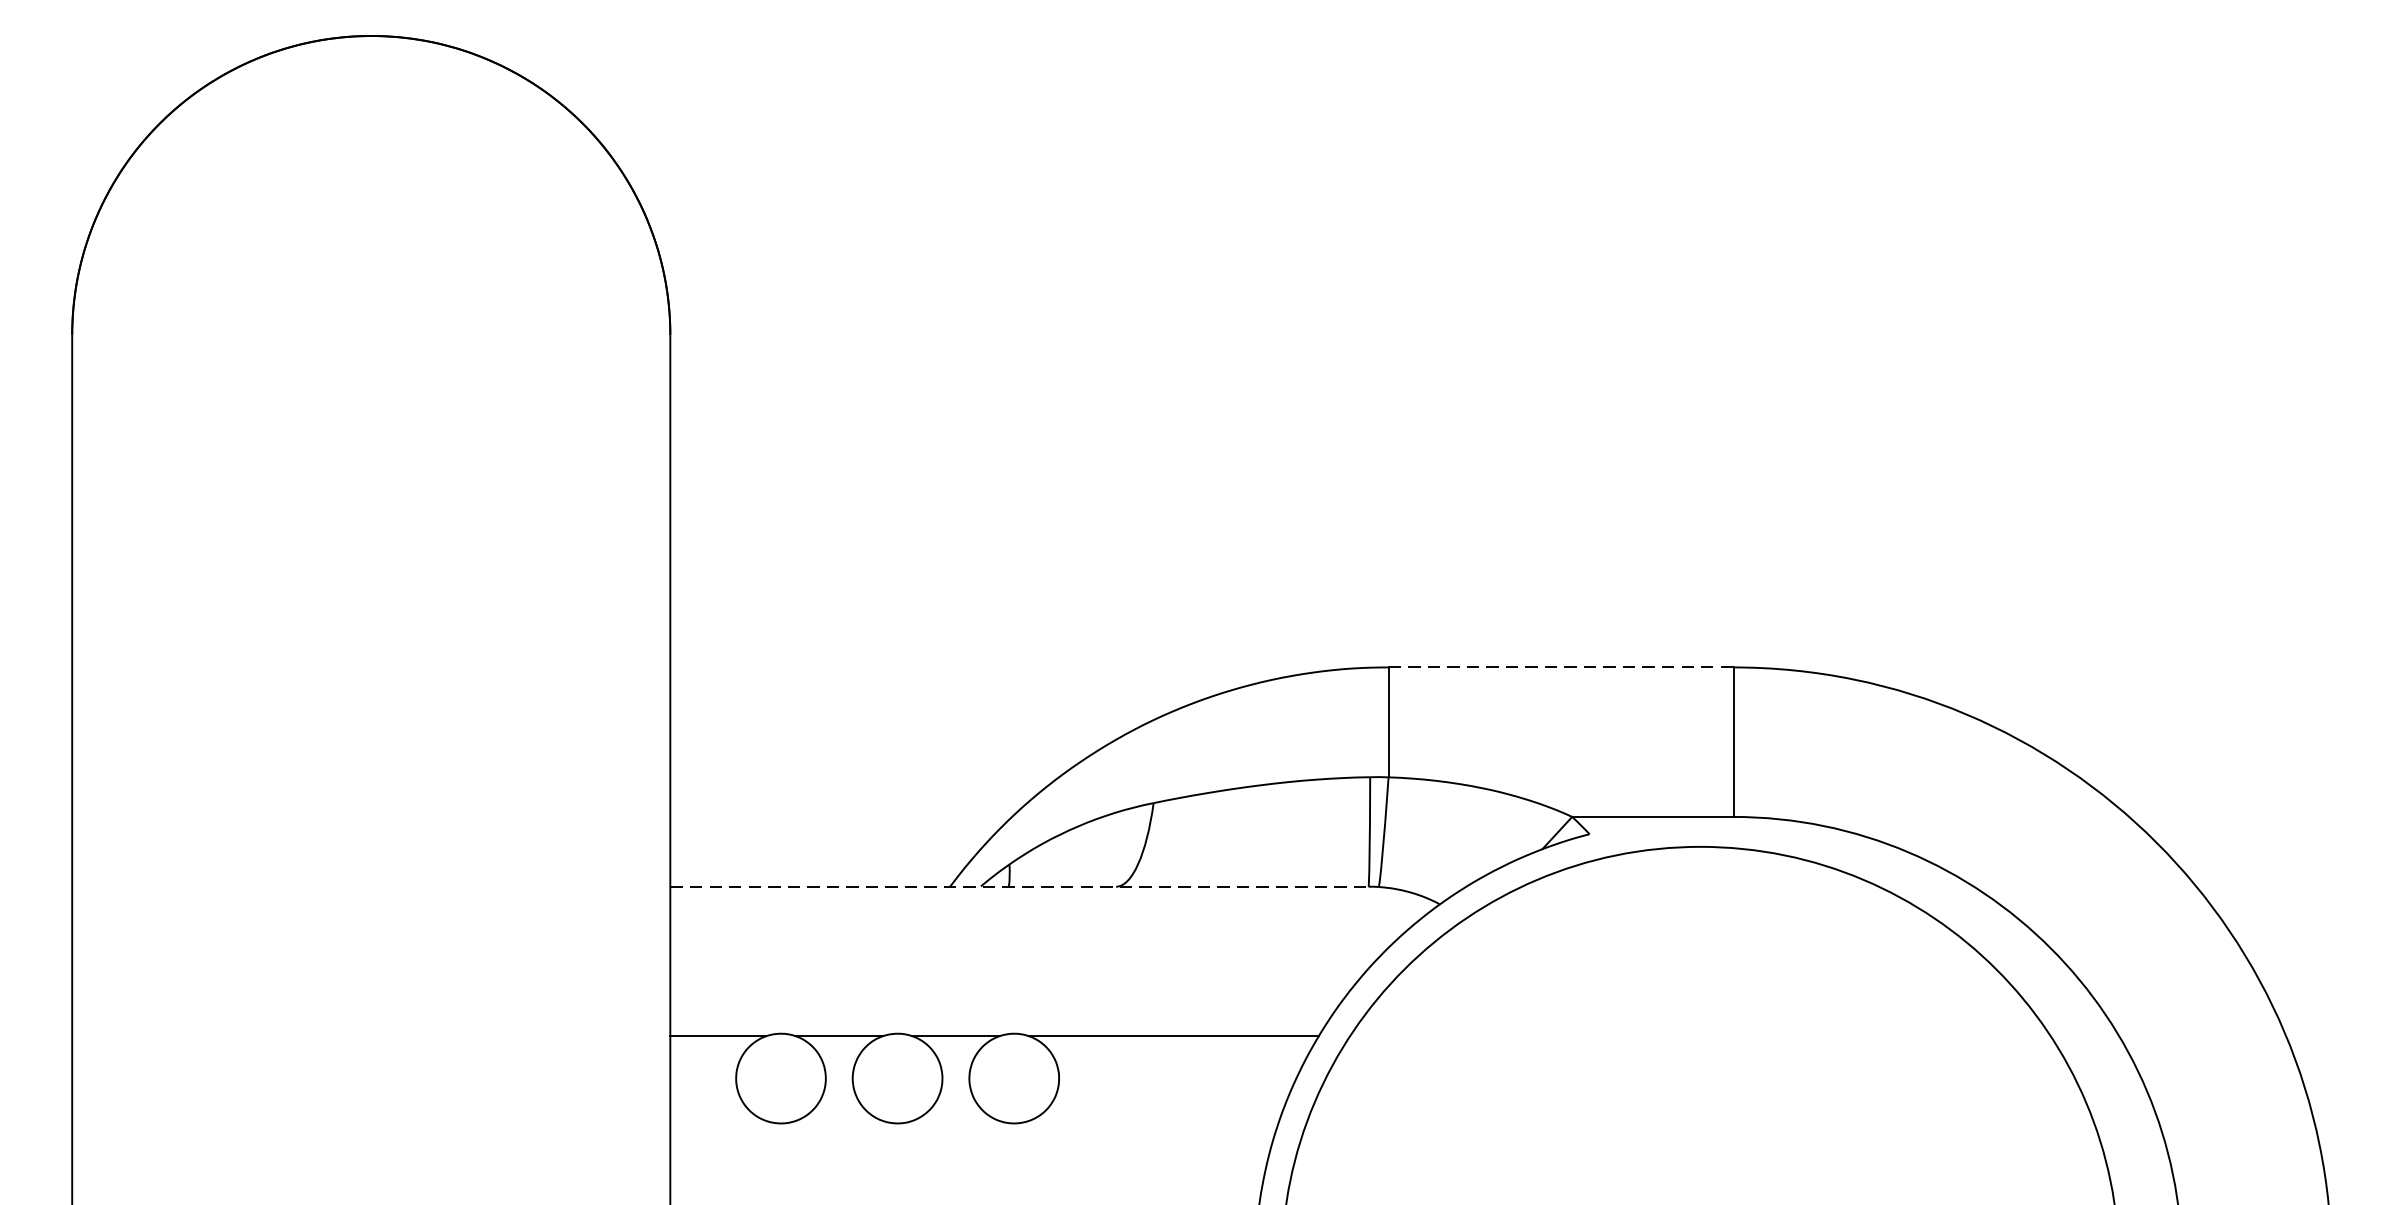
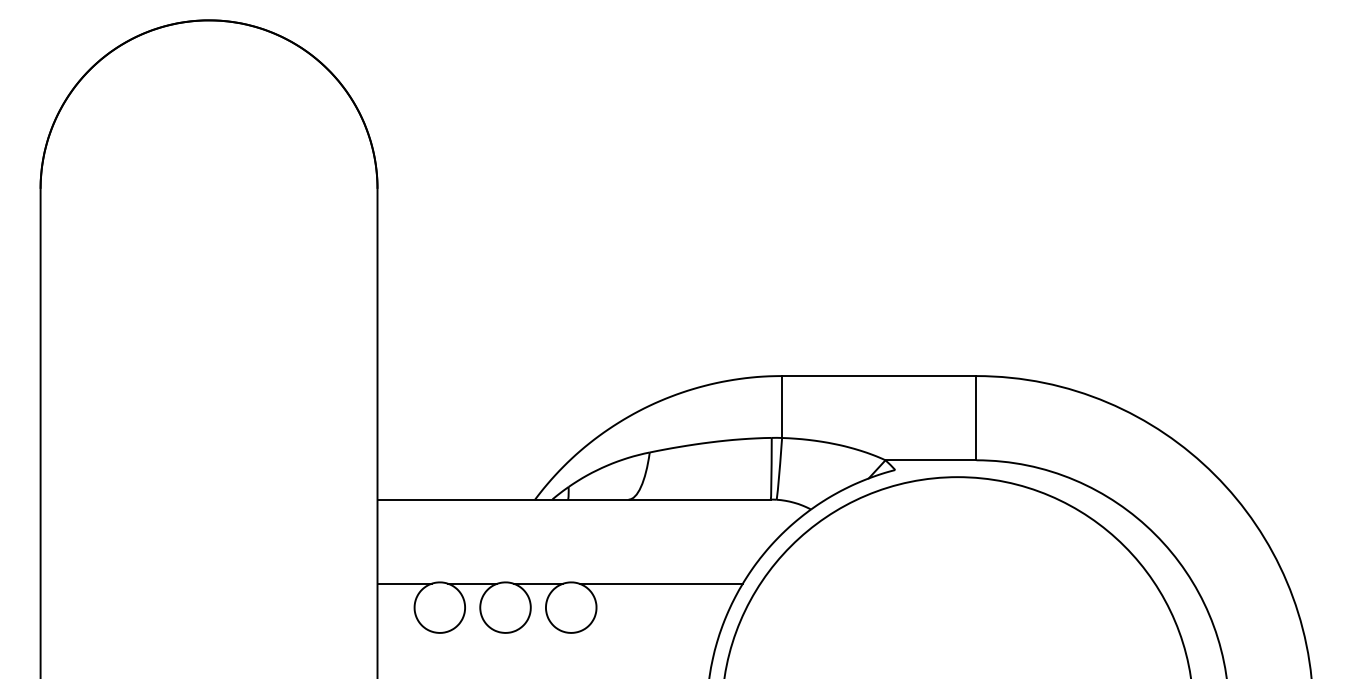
line: (1561, 668) -> (879, 376), dashed -> solid
line: (1020, 886) -> (574, 499), dashed -> solid

